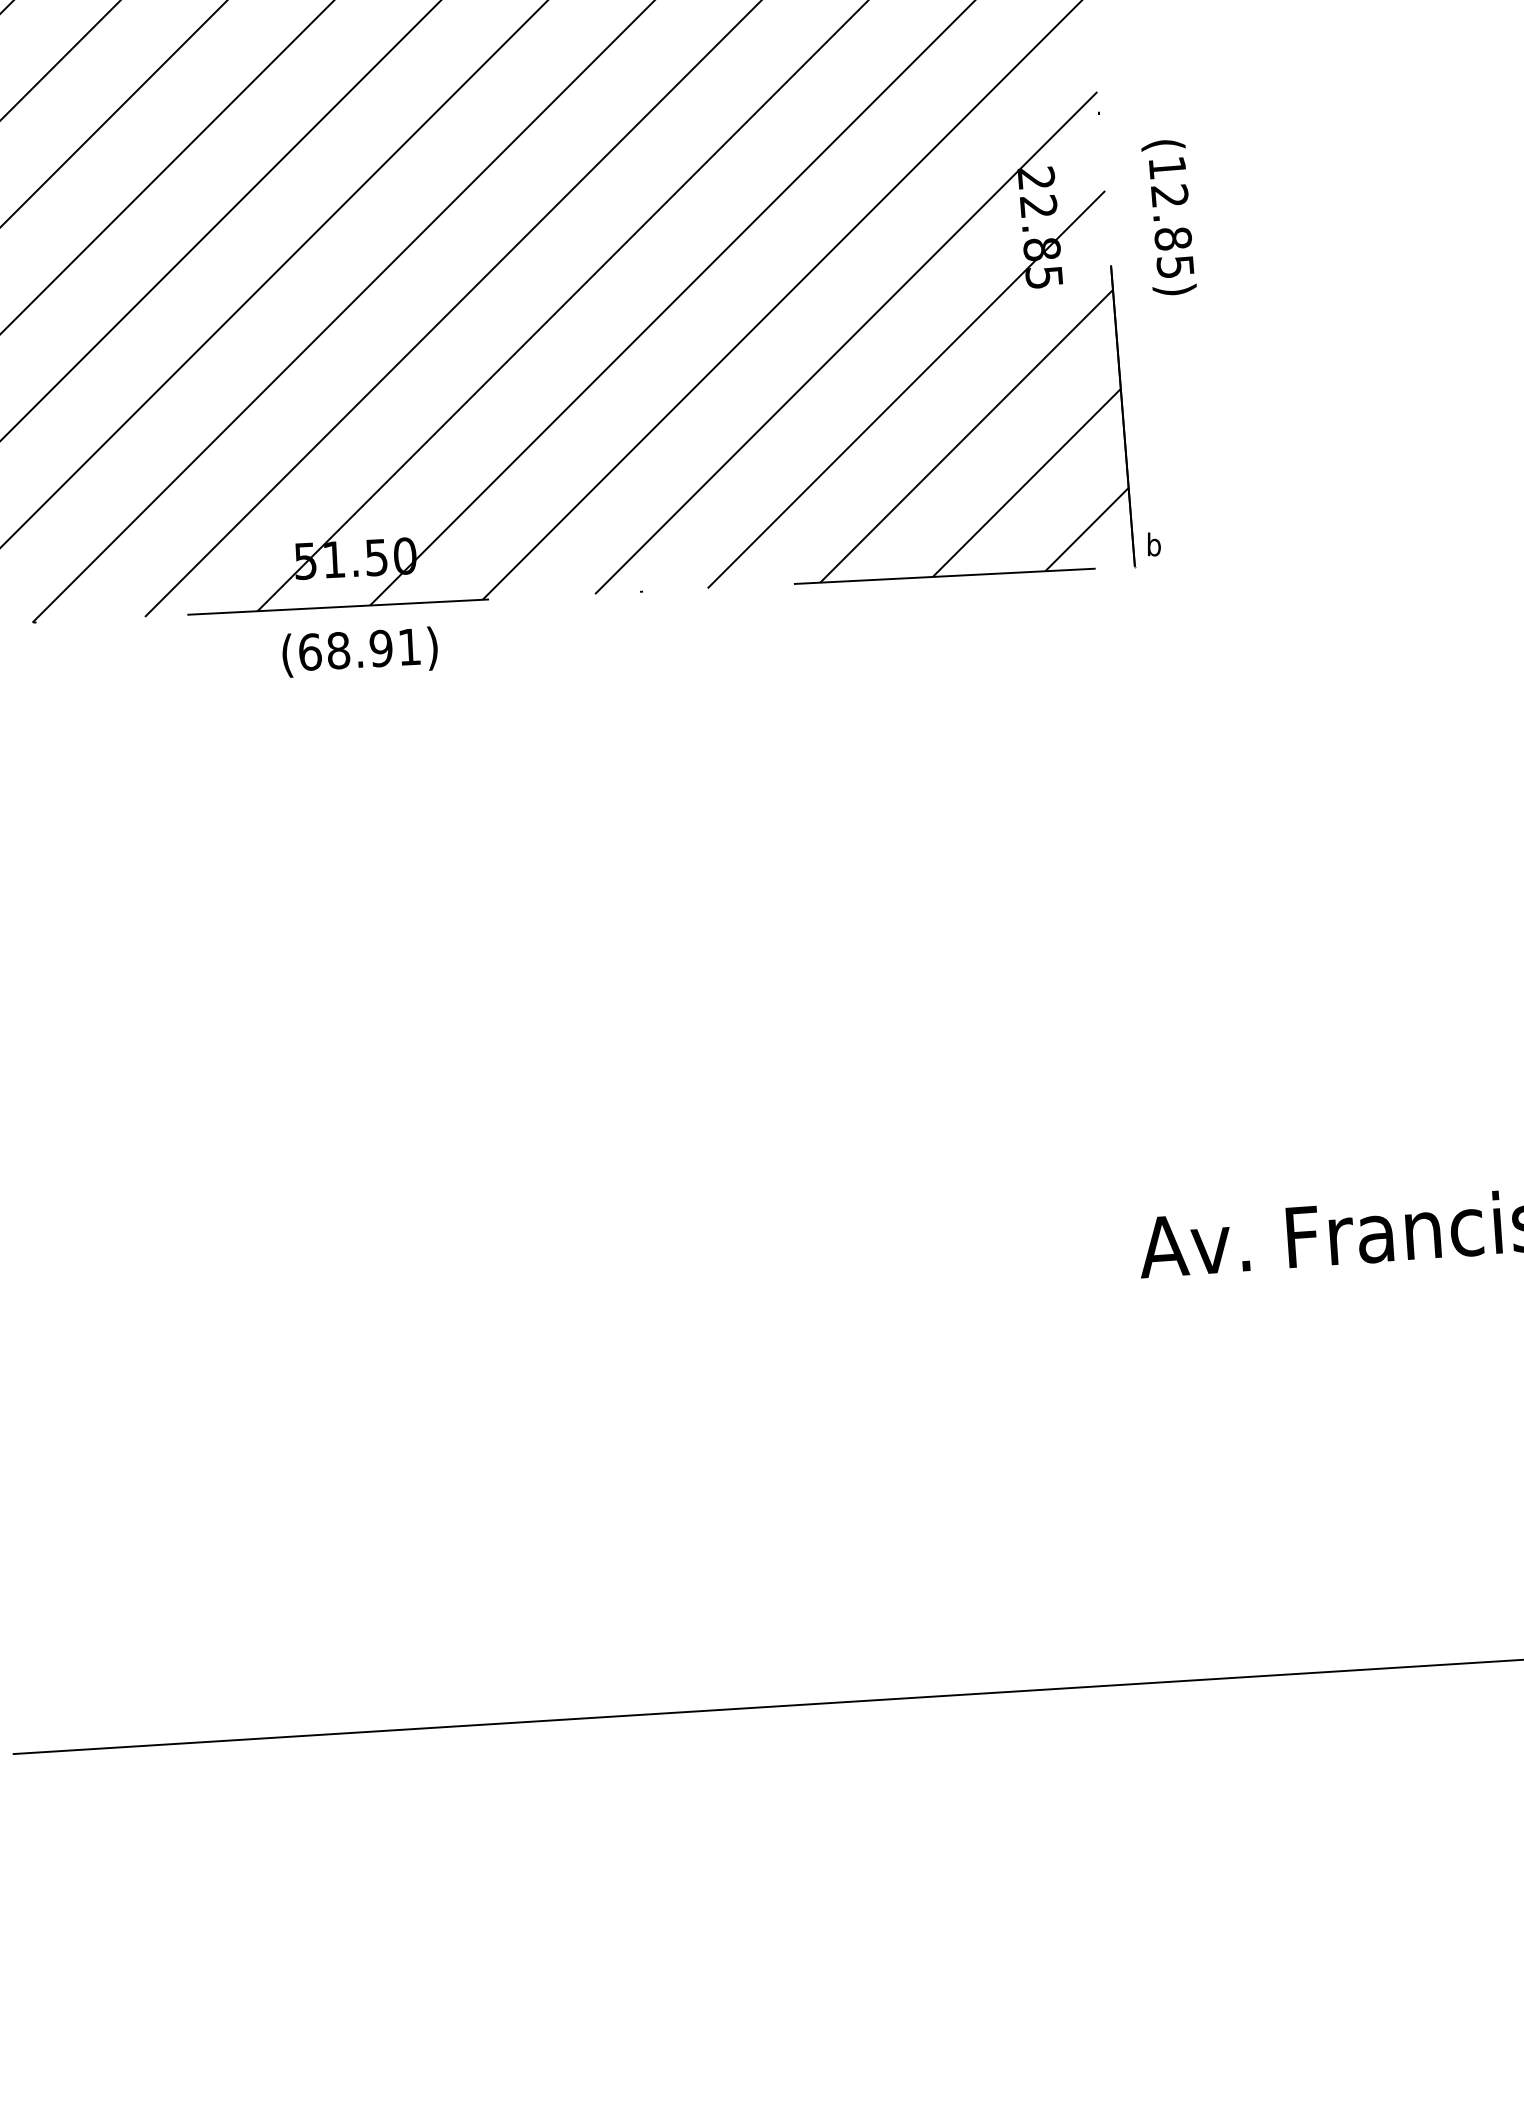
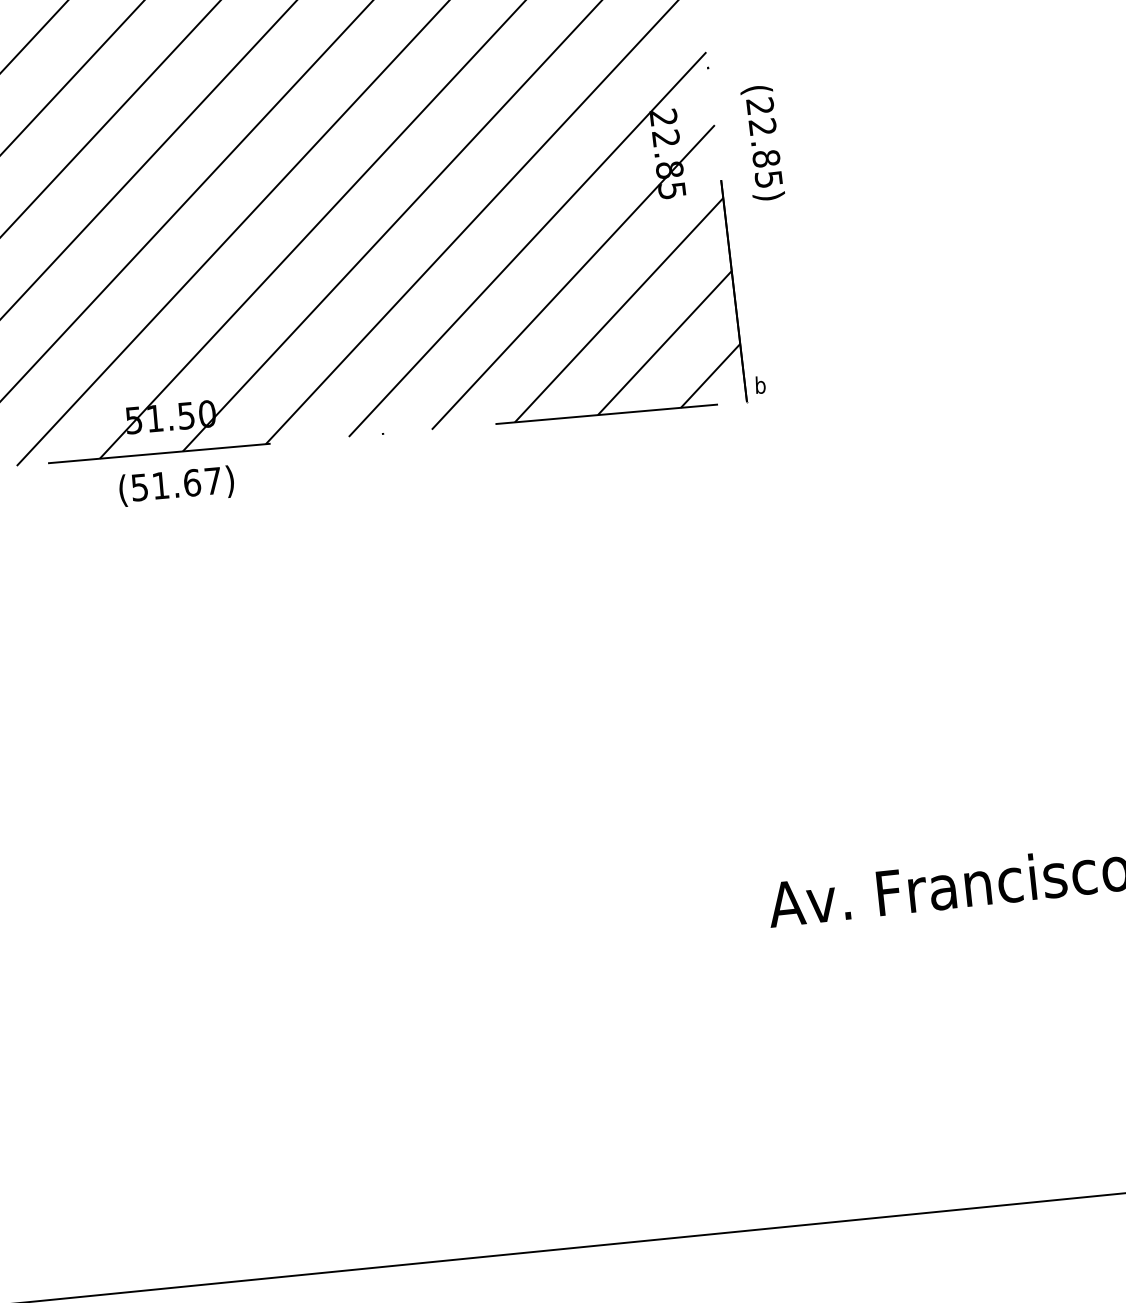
text: (1167, 167) -> (760, 106), (12.85) -> (22.85)
text: (359, 649) -> (176, 484), (68.91) -> (51.67)

